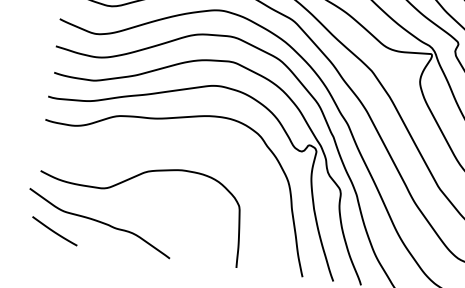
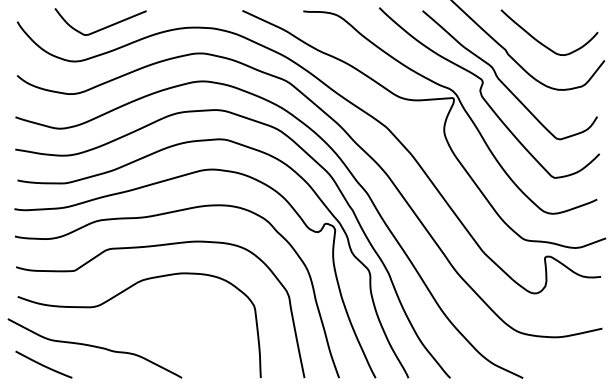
curve: (159, 144) -> (151, 247), added

